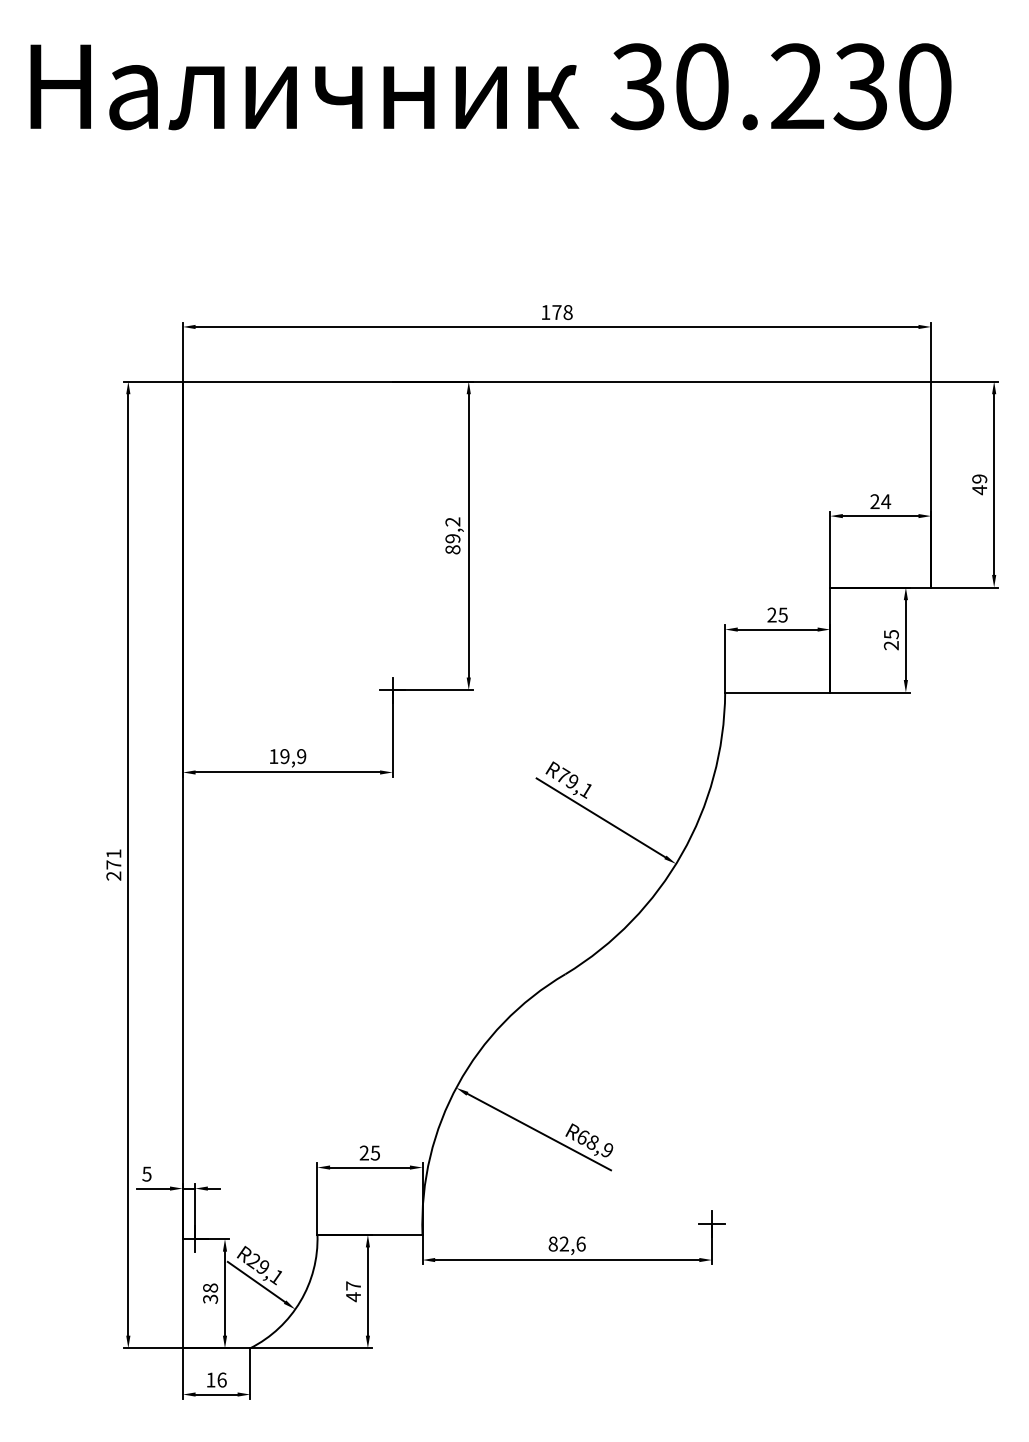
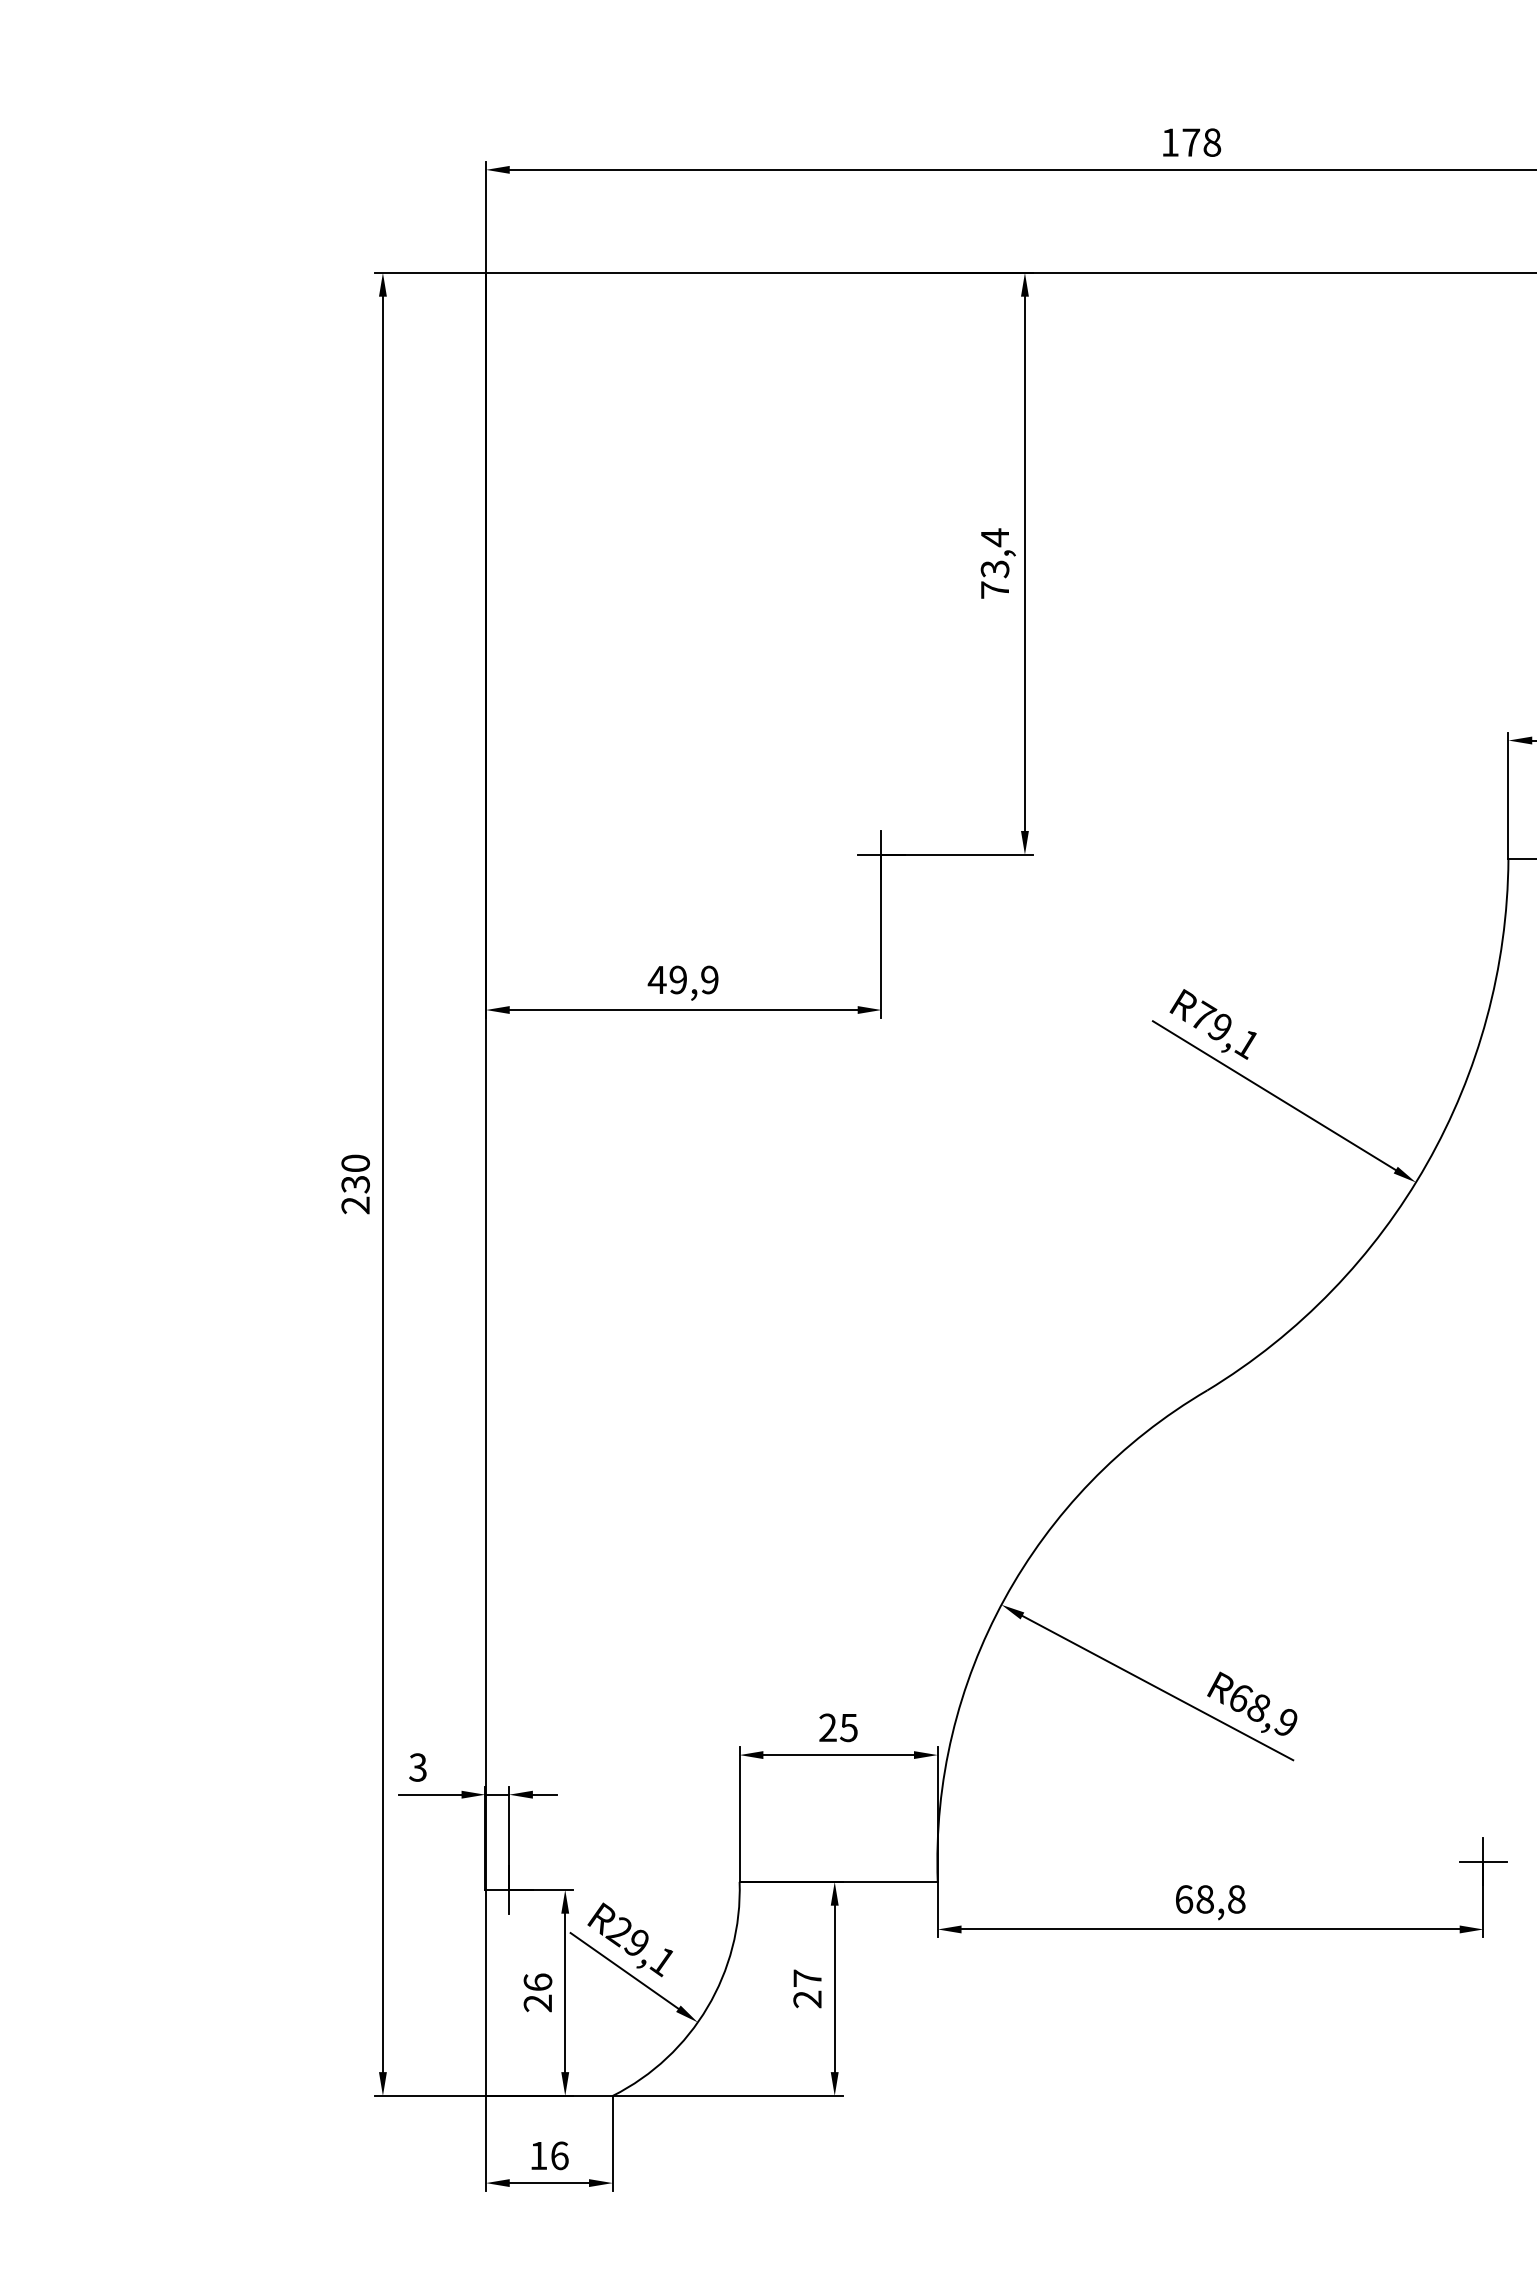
text: (452, 535) -> (994, 563), 89,2 -> 73,4
text: (273, 756) -> (656, 979), 19,9 -> 49,9
text: (113, 859) -> (354, 1174), 271 -> 230
text: (146, 1173) -> (417, 1766), 5 -> 3
text: (566, 1243) -> (1209, 1898), 82,6 -> 68,8
text: (210, 1293) -> (537, 1992), 38 -> 26
text: (353, 1297) -> (807, 2000), 47 -> 27

